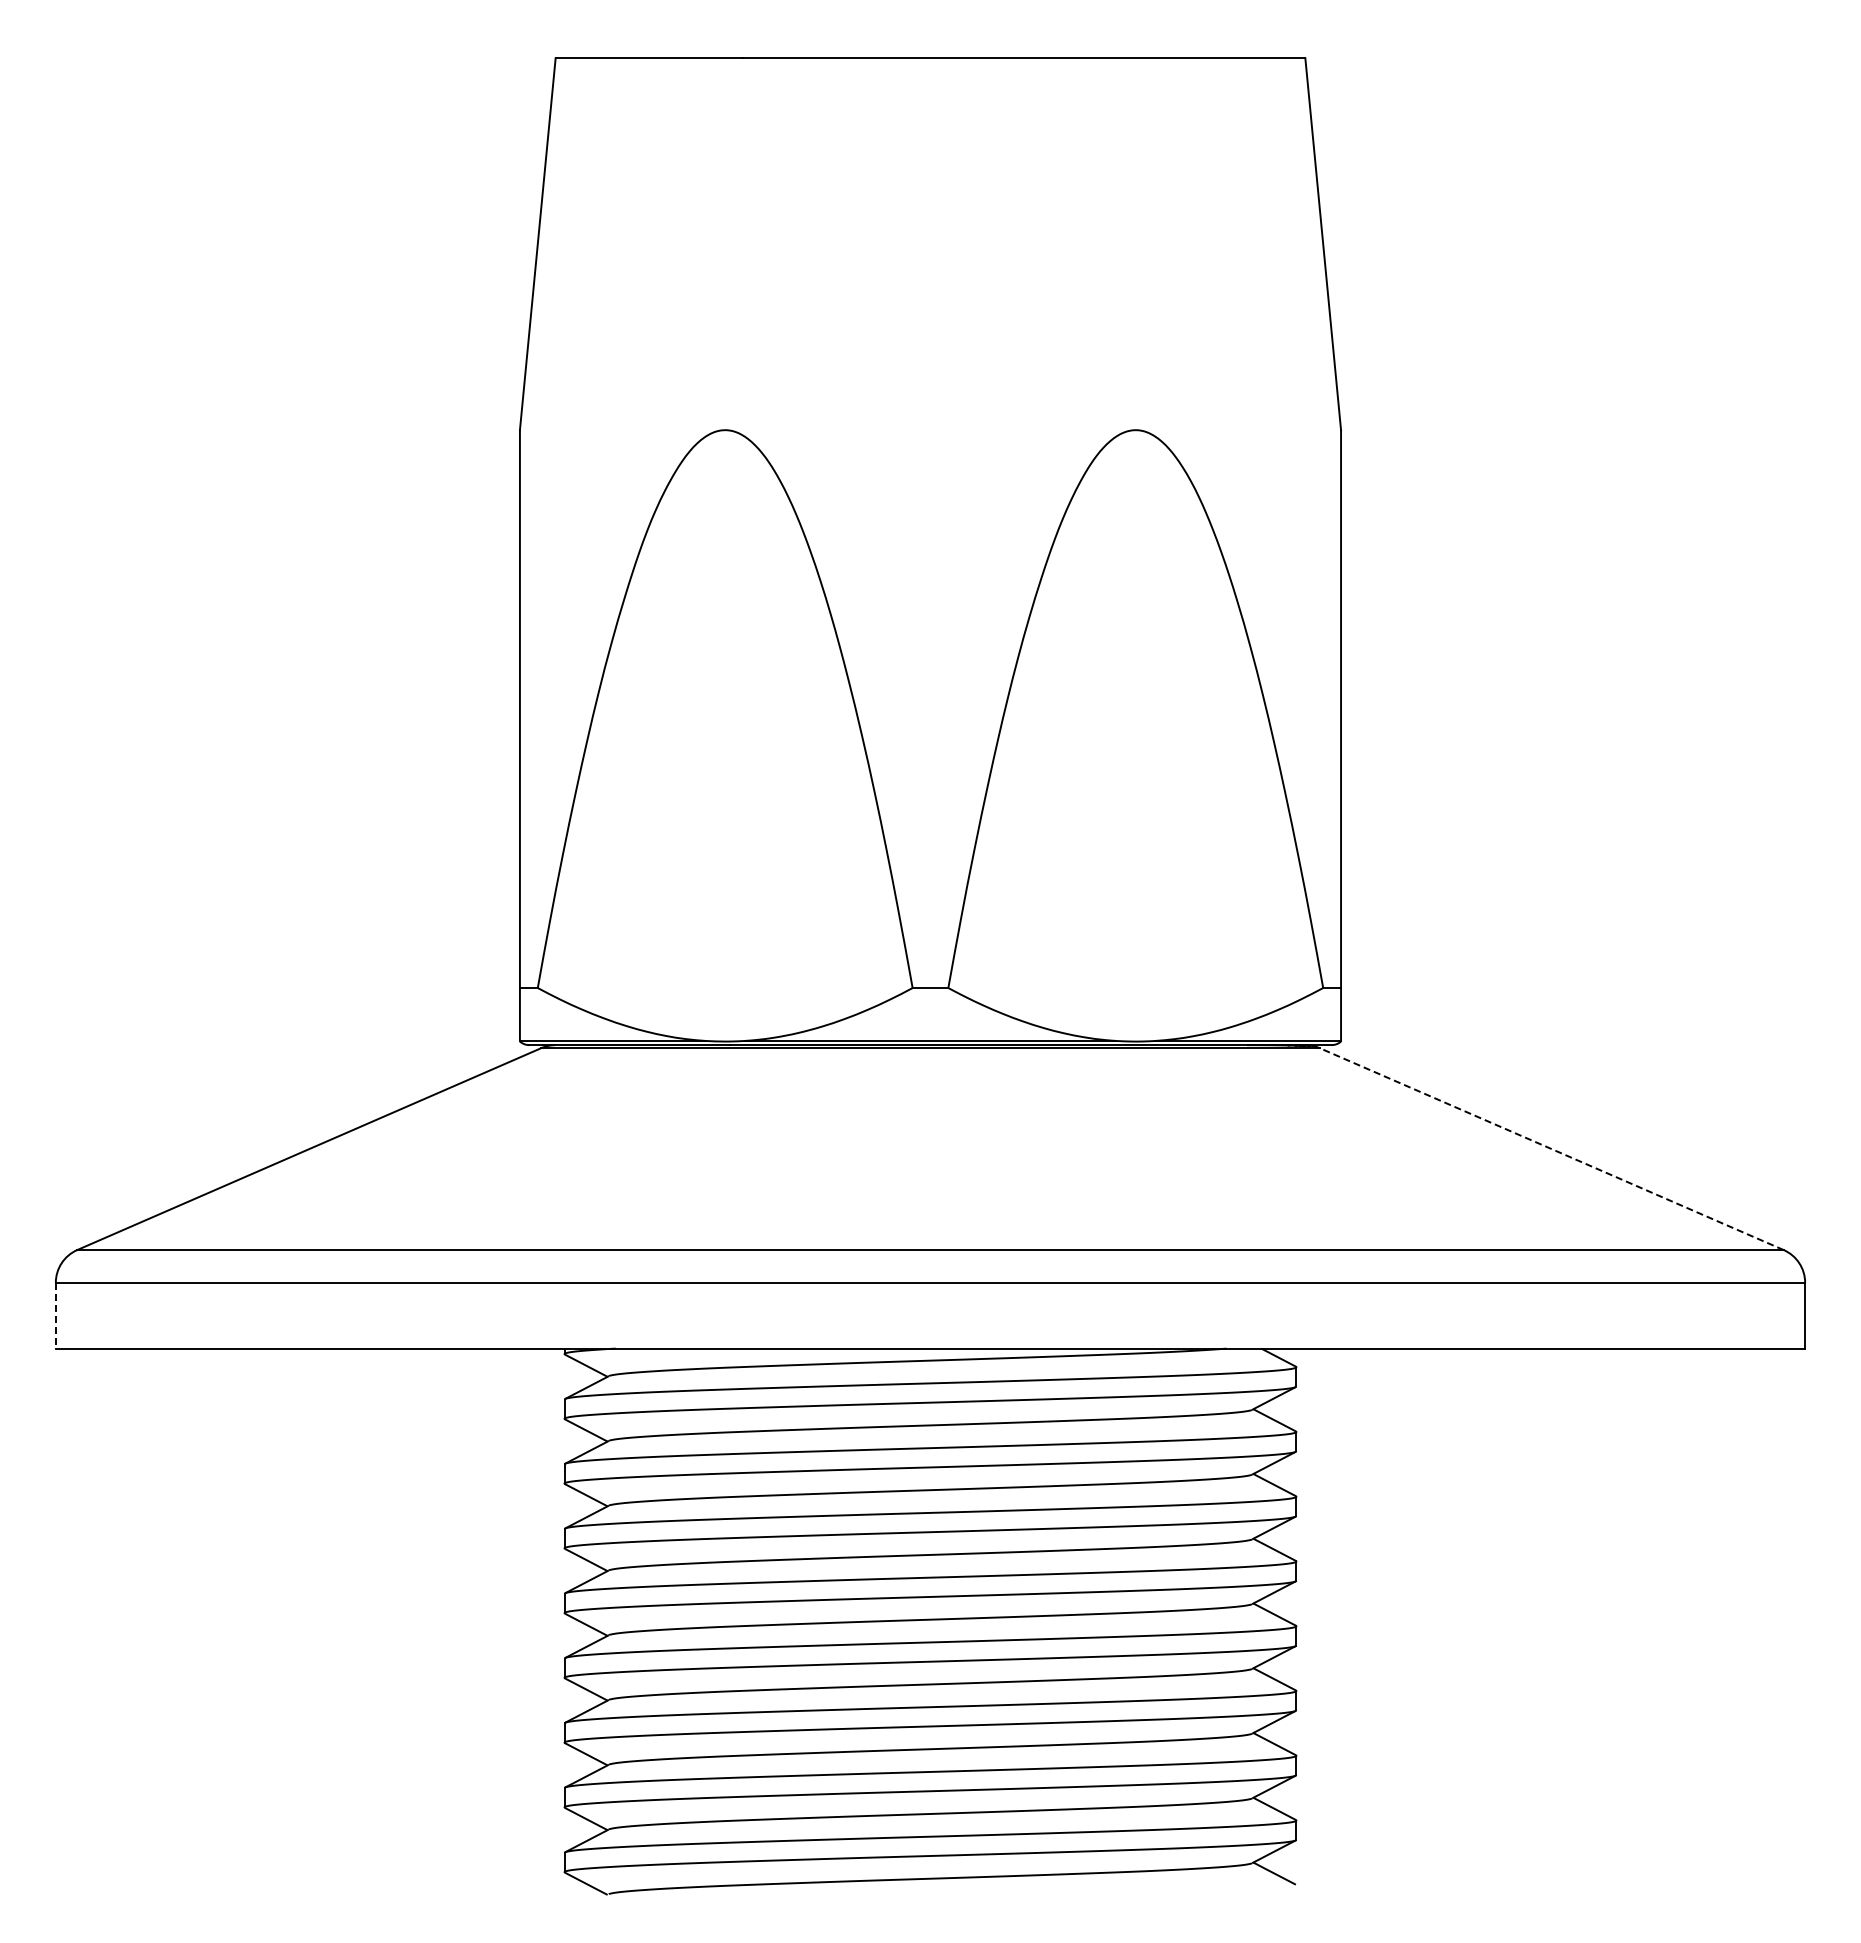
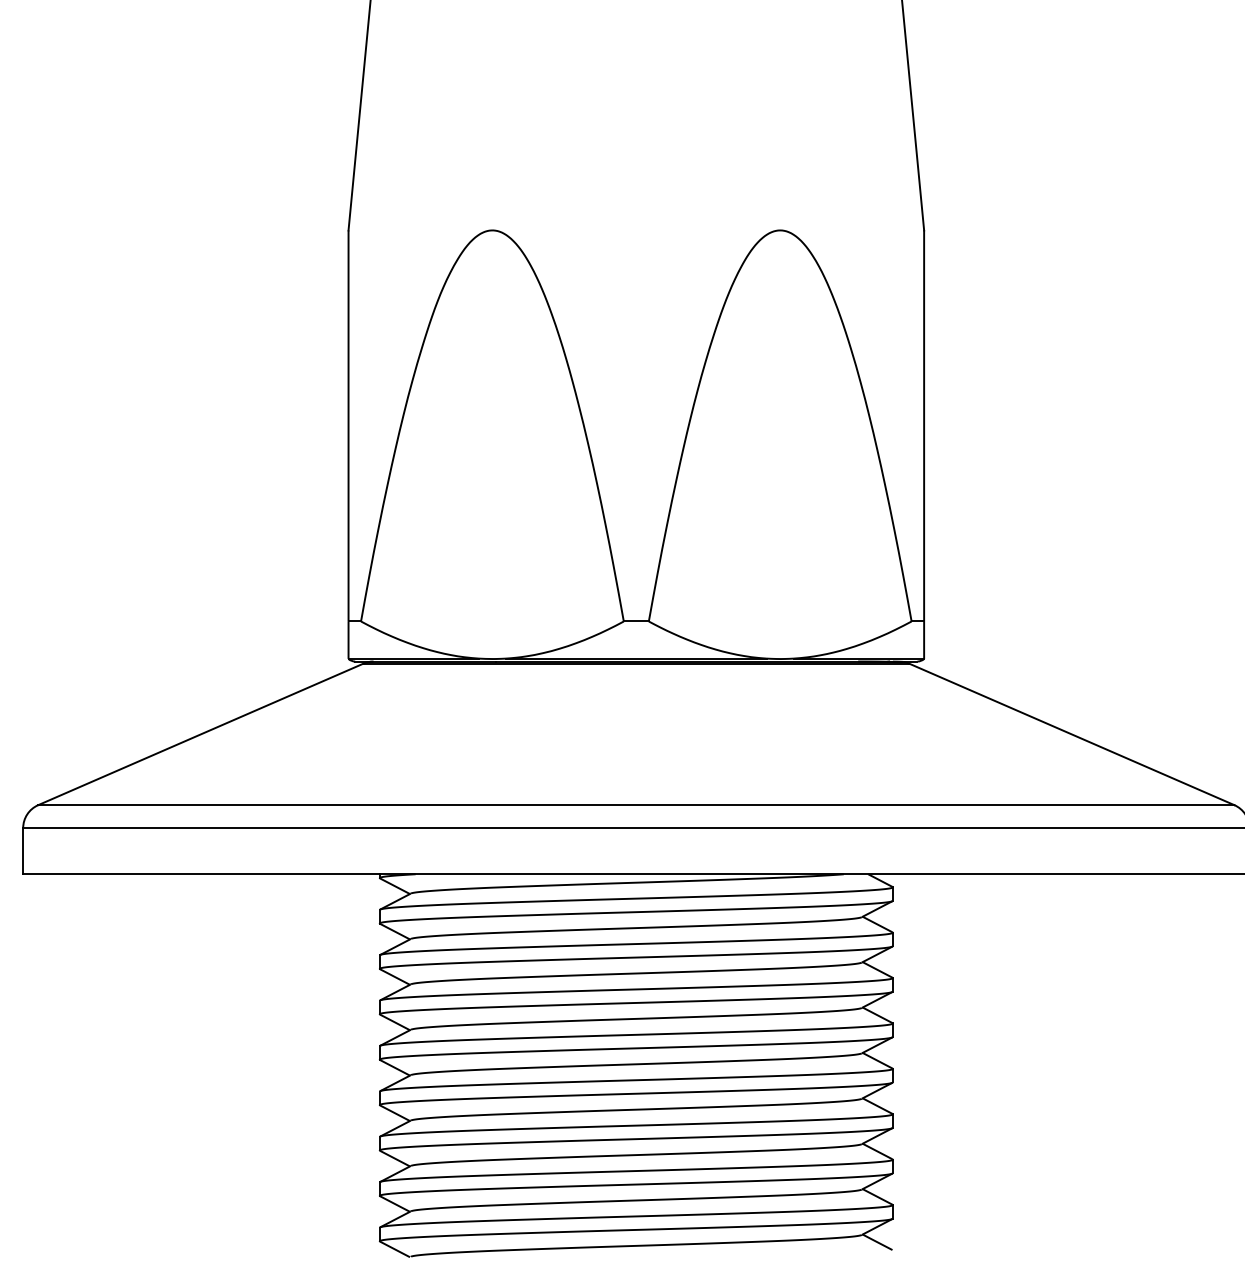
line: (1551, 1148) -> (1071, 733), dashed -> solid
line: (55, 1315) -> (22, 851), dashed -> solid

